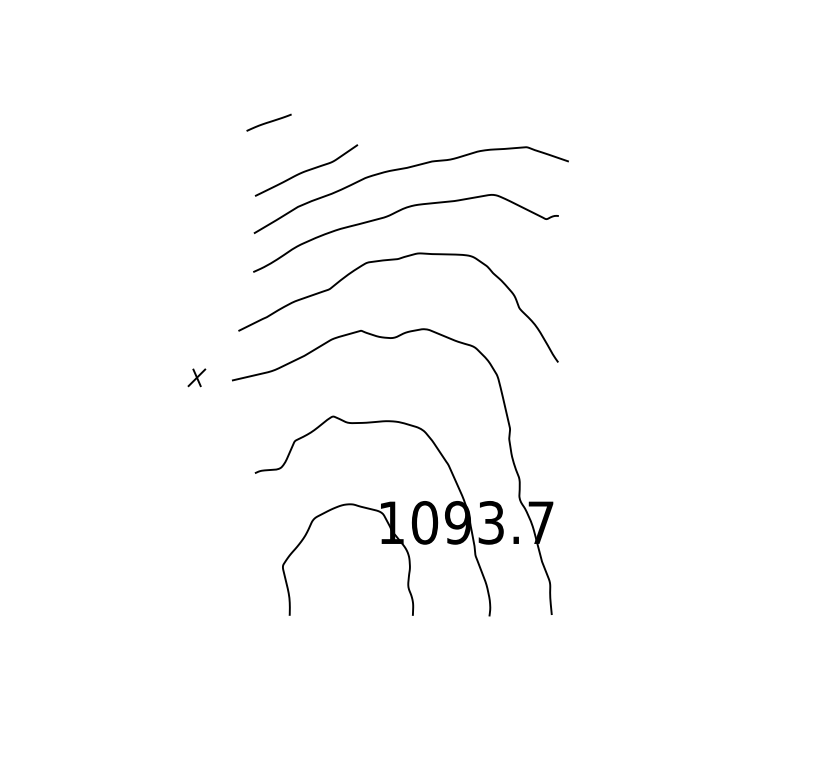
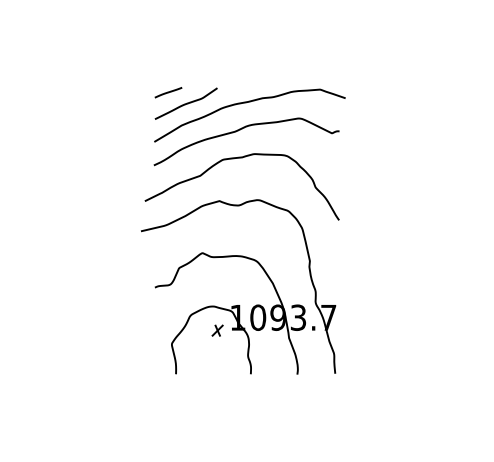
line: (269, 122) -> (168, 92), moved
part: (196, 377) -> (217, 330), moved

